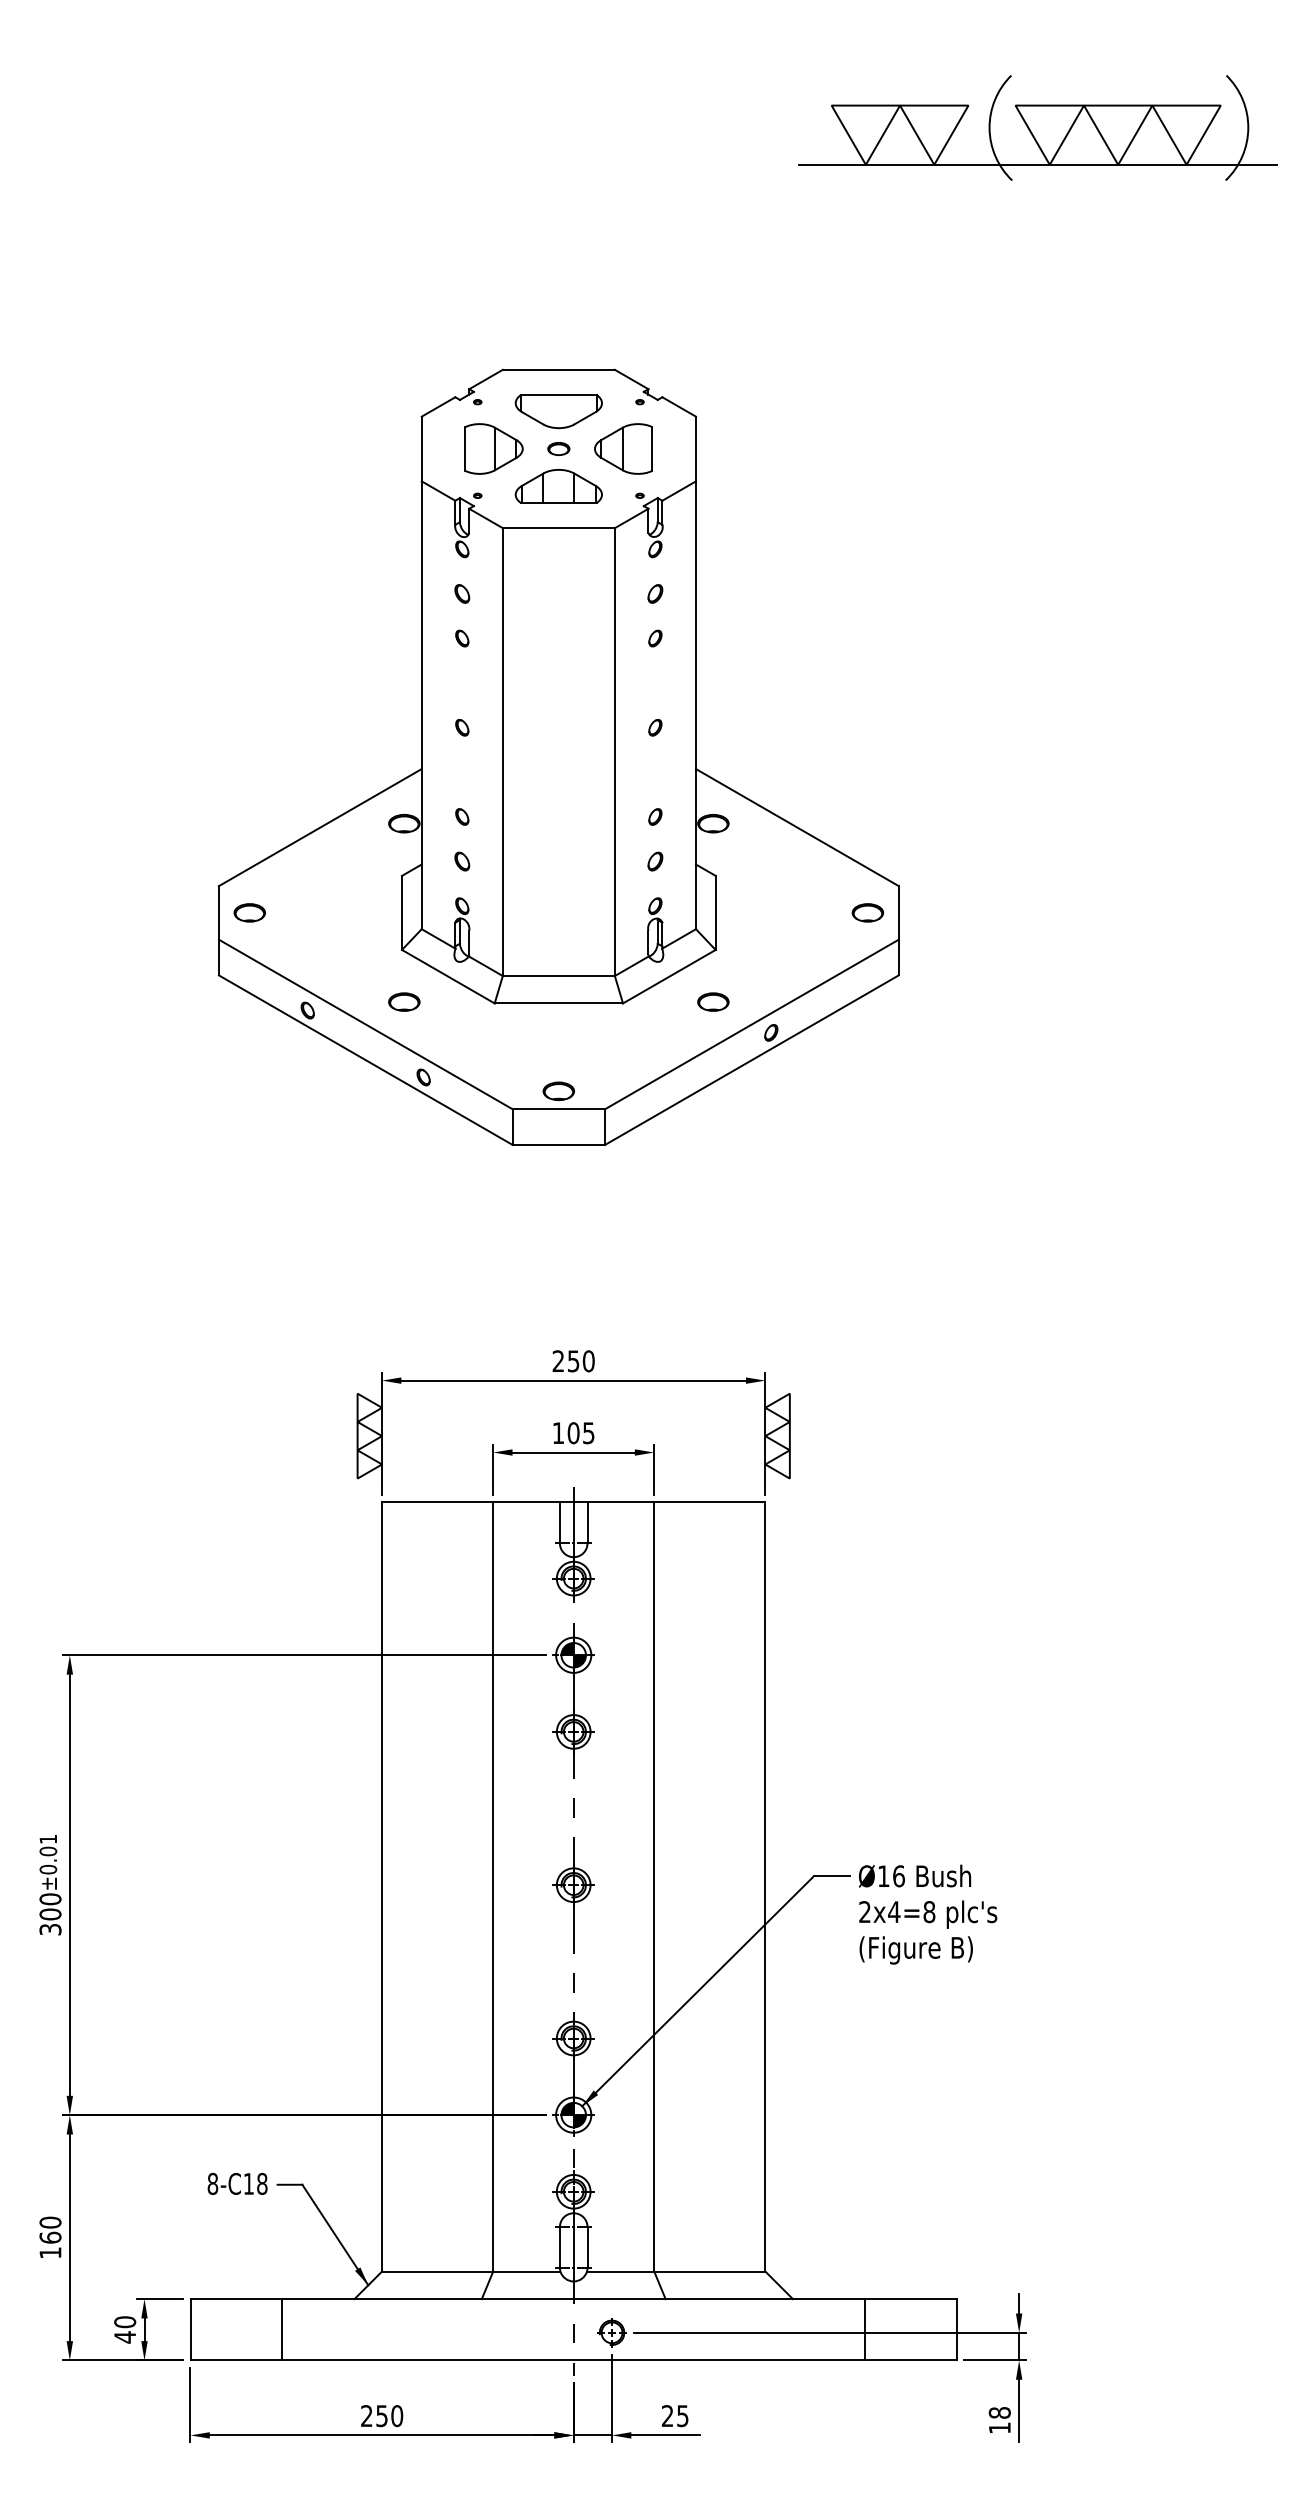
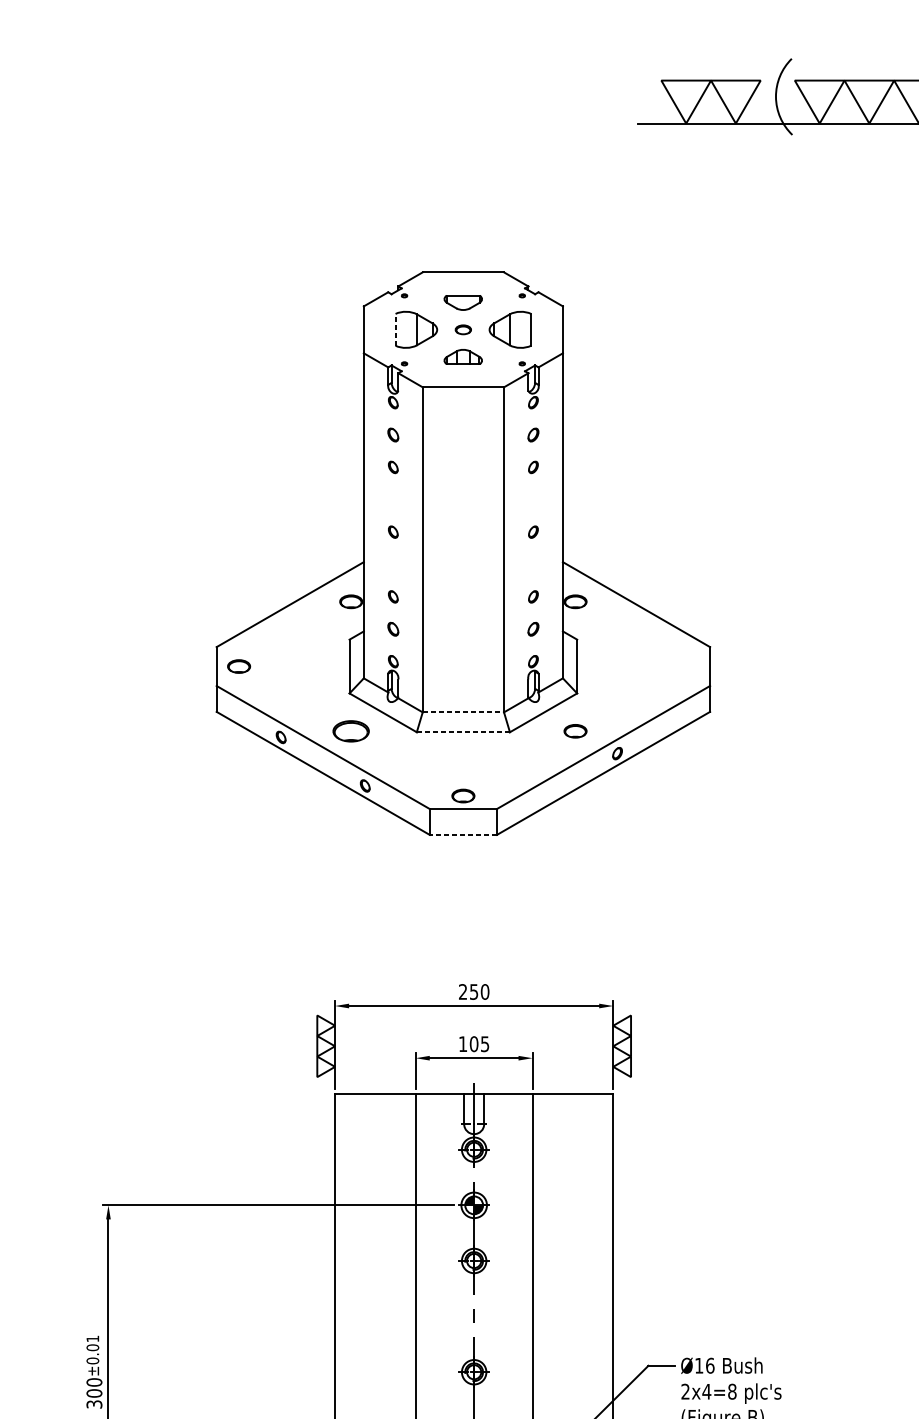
part: (558, 411) -> (463, 302), size x0.6
line: (465, 449) -> (395, 330), solid -> dashed
part: (558, 486) -> (463, 357), size x0.6
part: (867, 912) -> (687, 666), removed
line: (559, 976) -> (463, 712), solid -> dashed
part: (404, 1001) -> (351, 730), size x1.6
line: (558, 1003) -> (463, 732), solid -> dashed
line: (558, 1144) -> (463, 834), solid -> dashed

